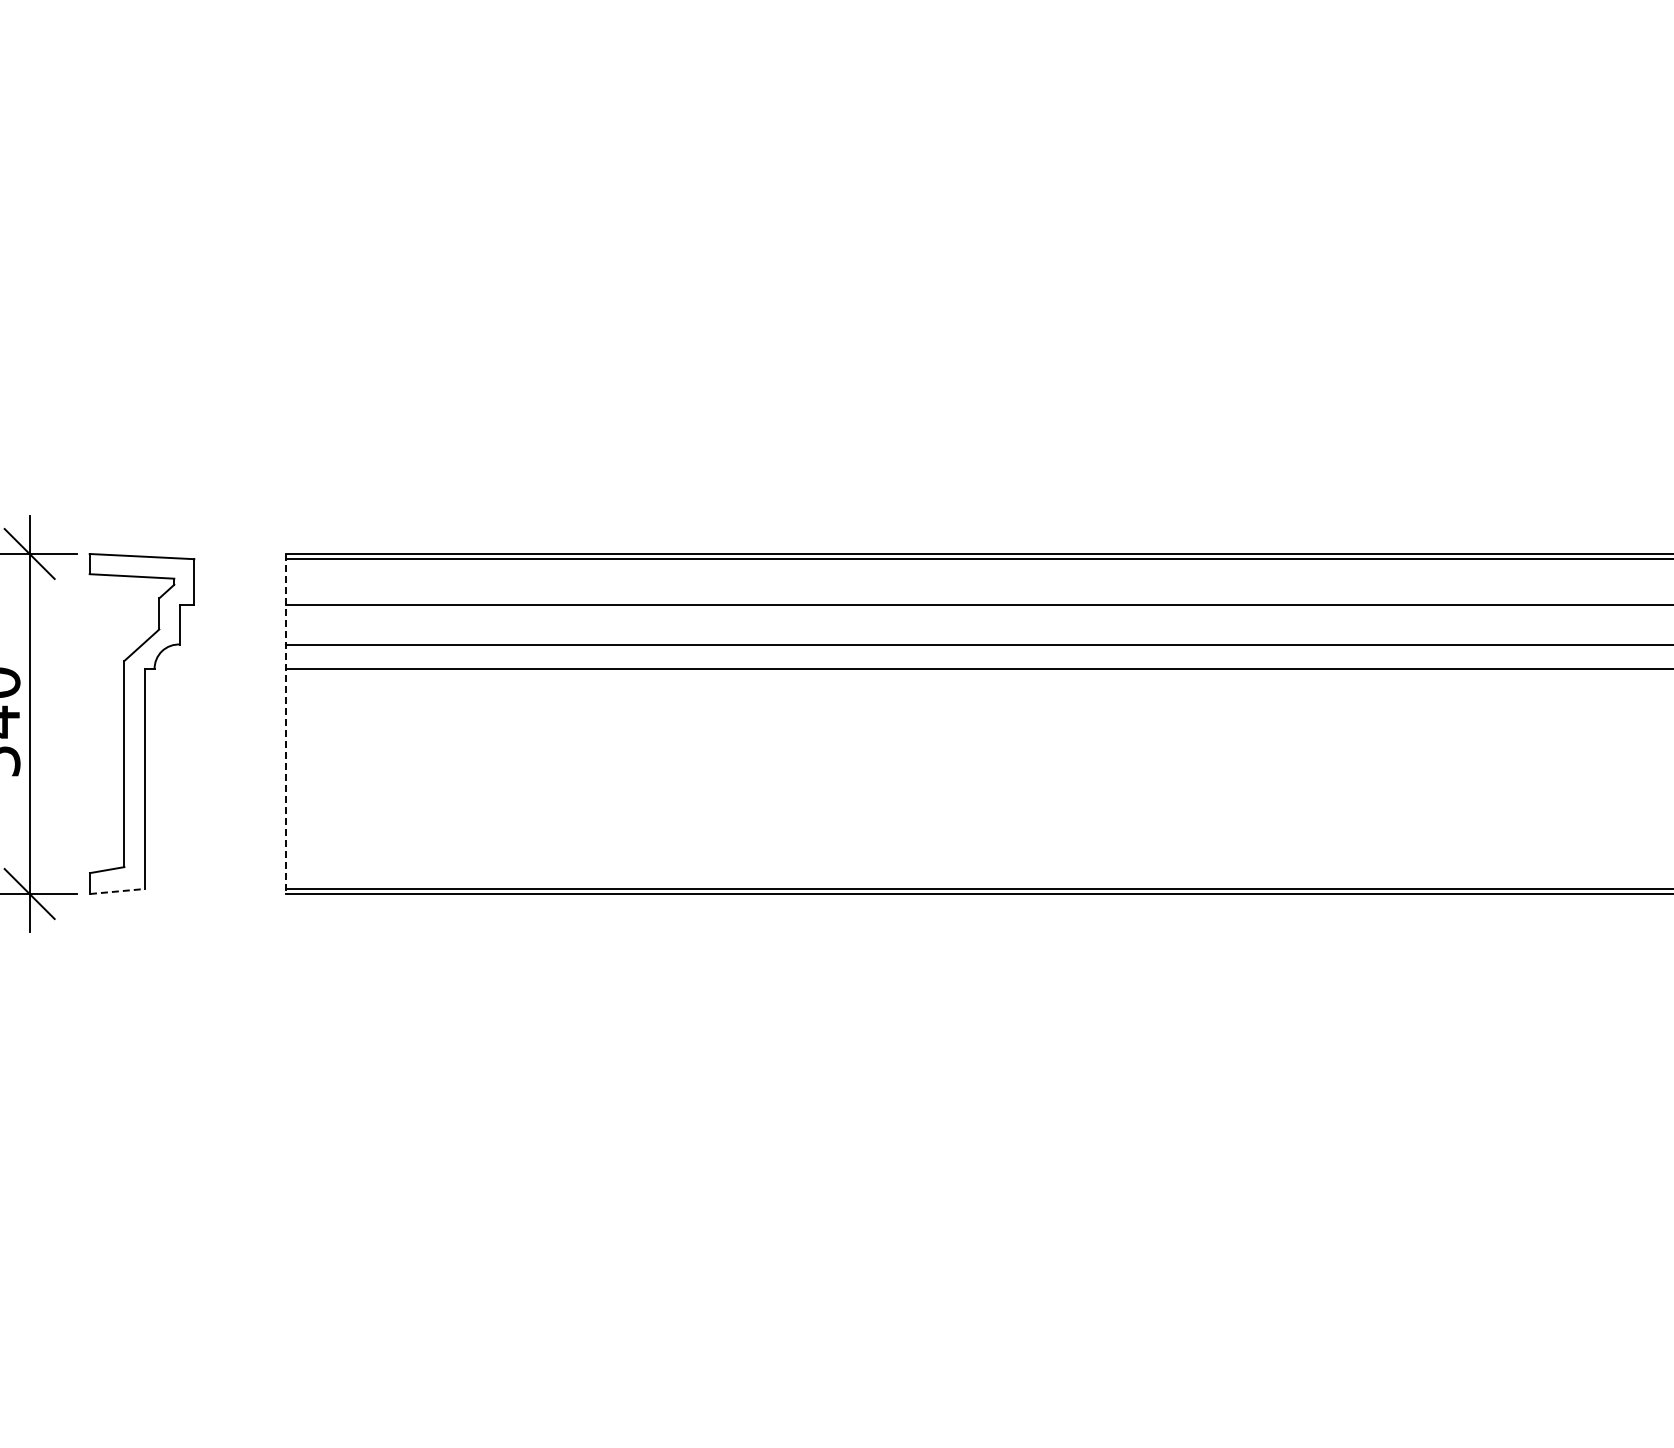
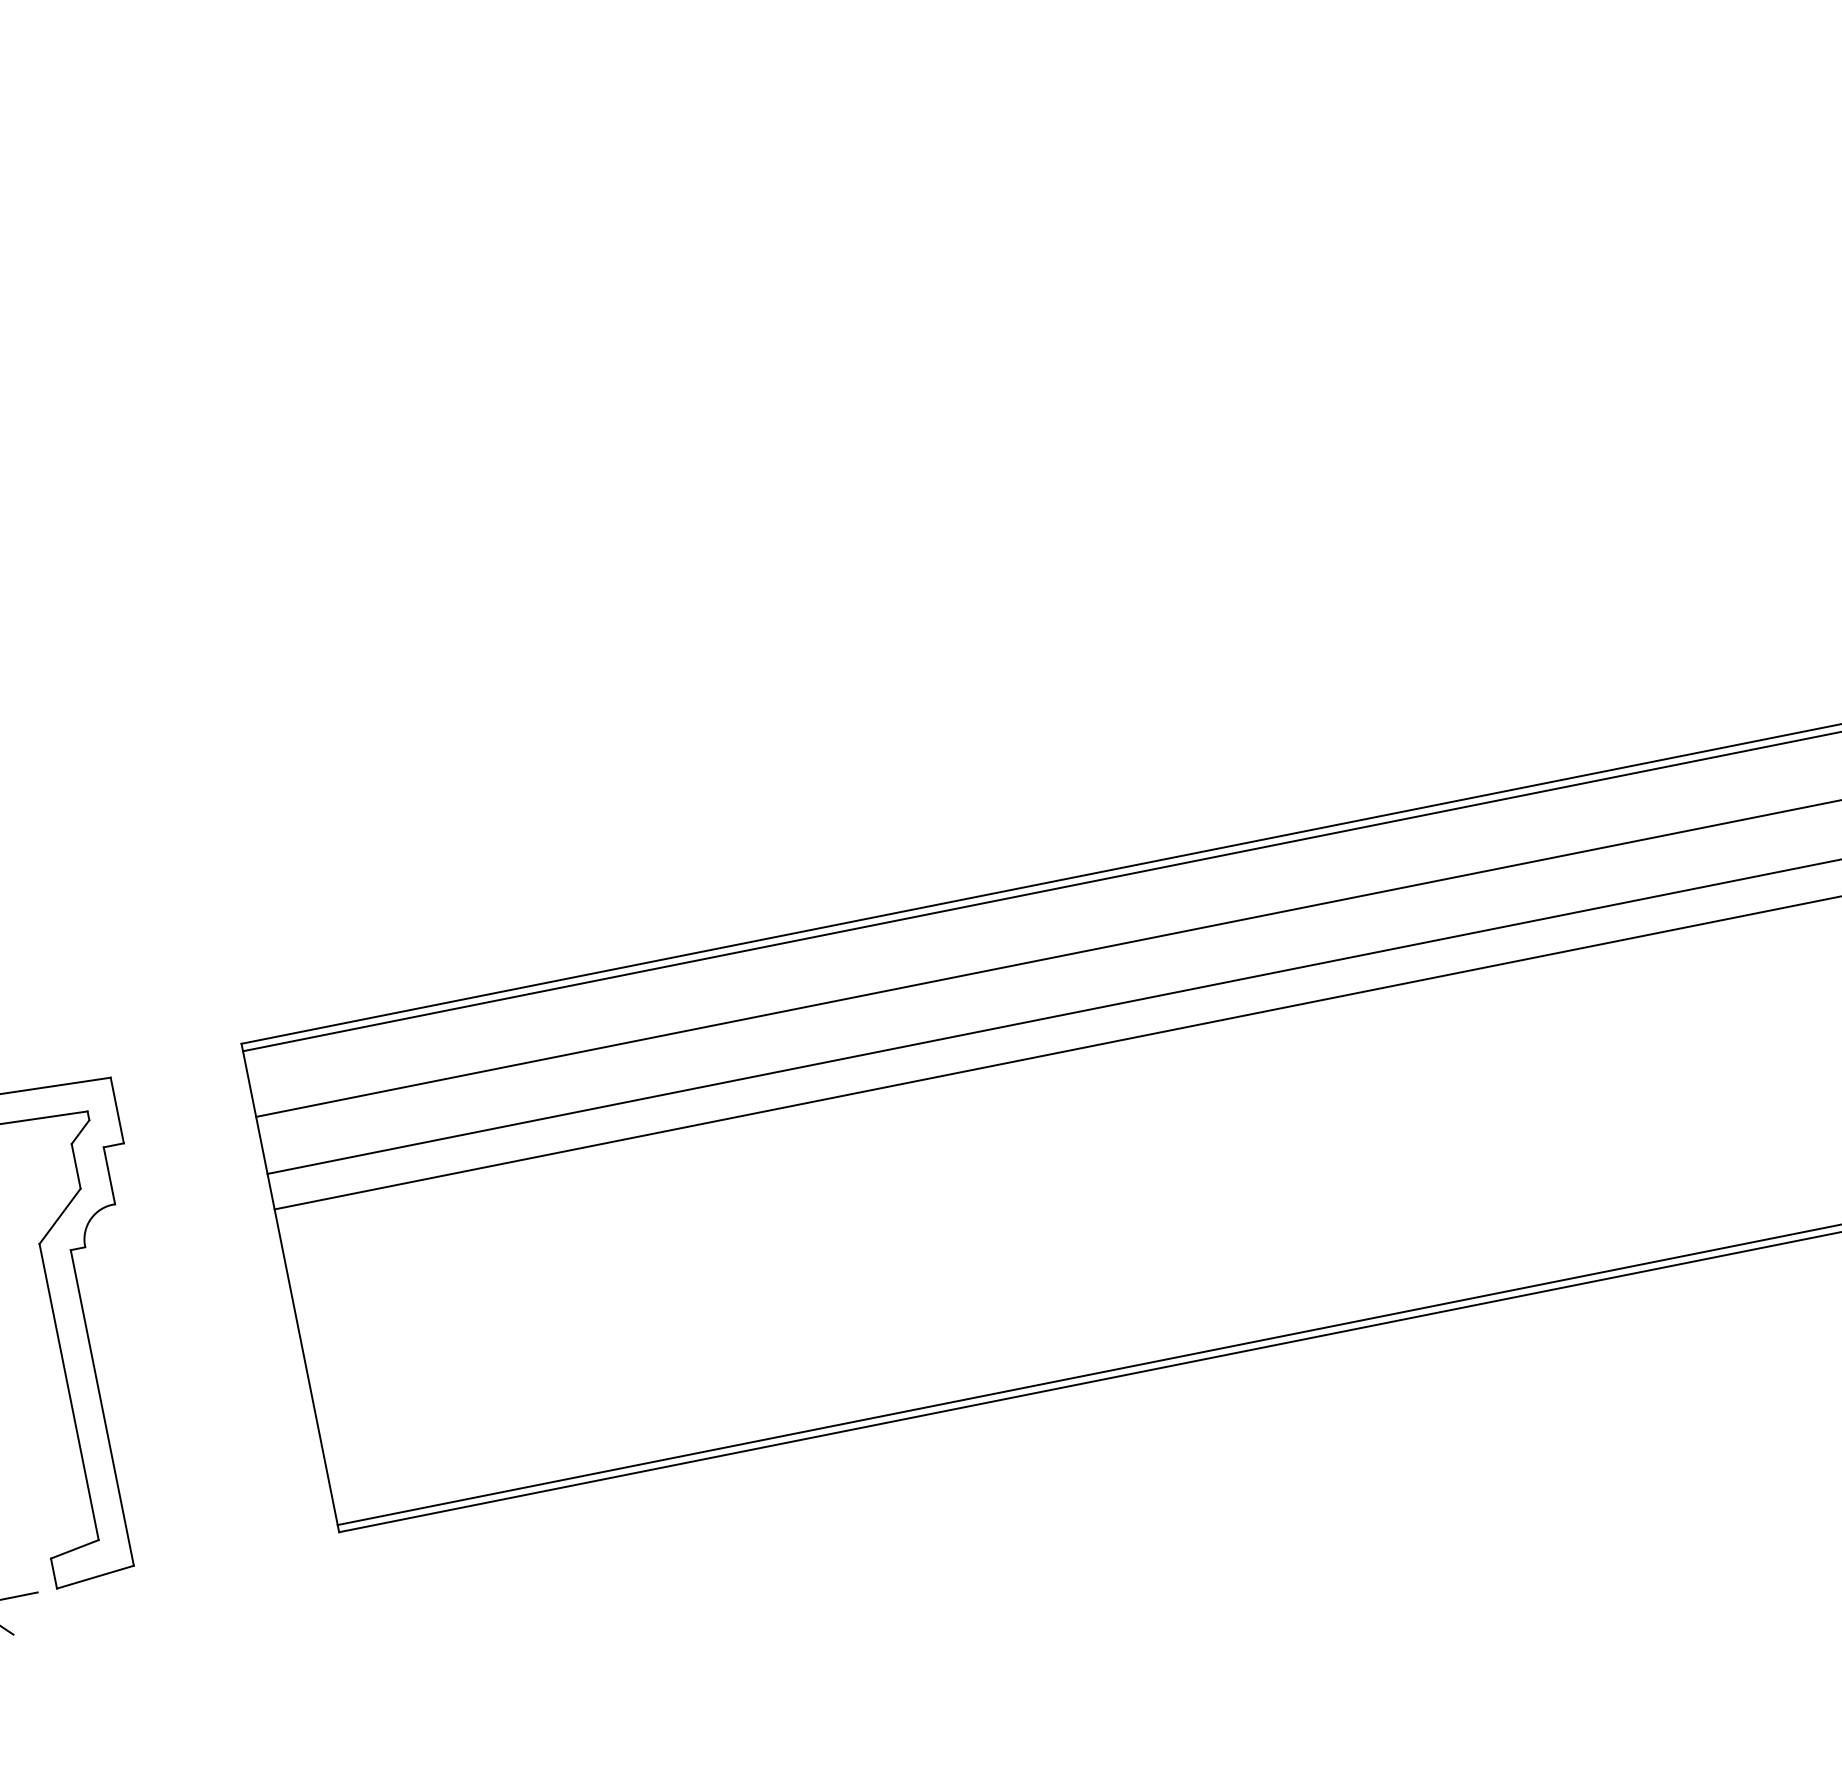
line: (286, 724) -> (290, 1288), dashed -> solid
line: (117, 891) -> (95, 1577), dashed -> solid

